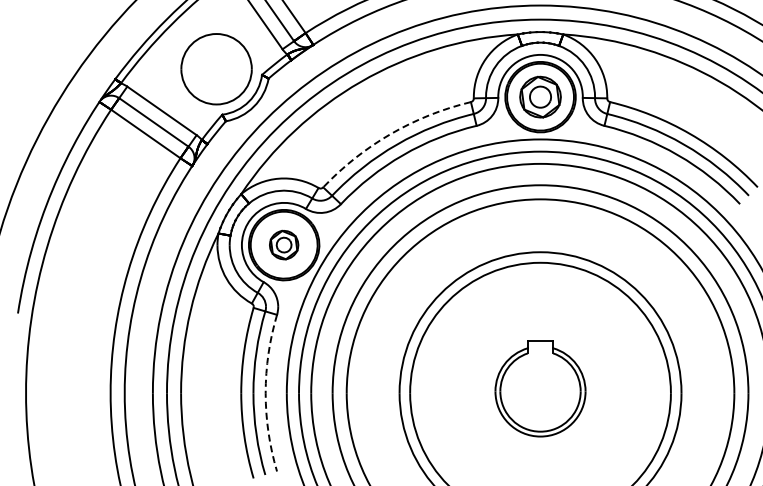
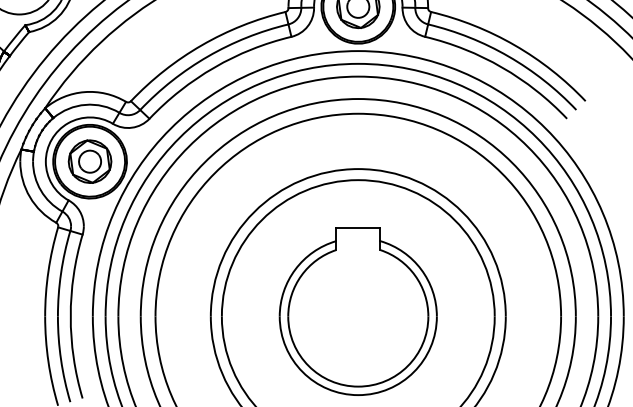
arc: (390, 134) -> (201, 45), dashed -> solid
part: (283, 244) -> (89, 160), size x1.43
part: (540, 388) -> (358, 311), size x1.67
arc: (265, 393) -> (70, 316), dashed -> solid

